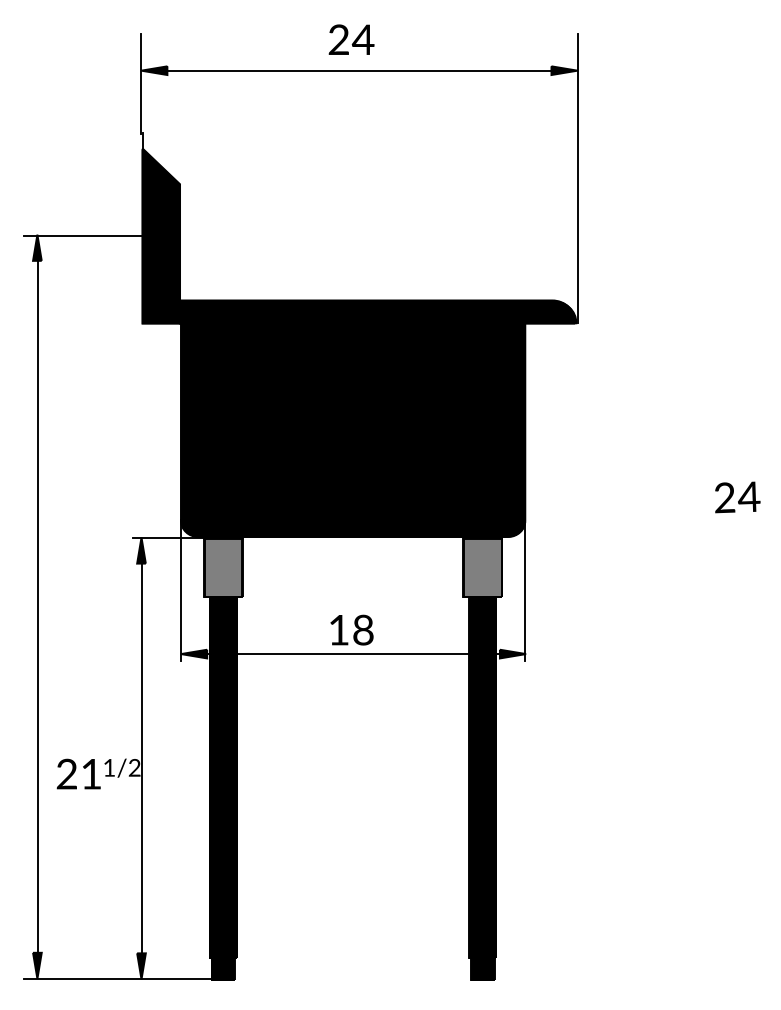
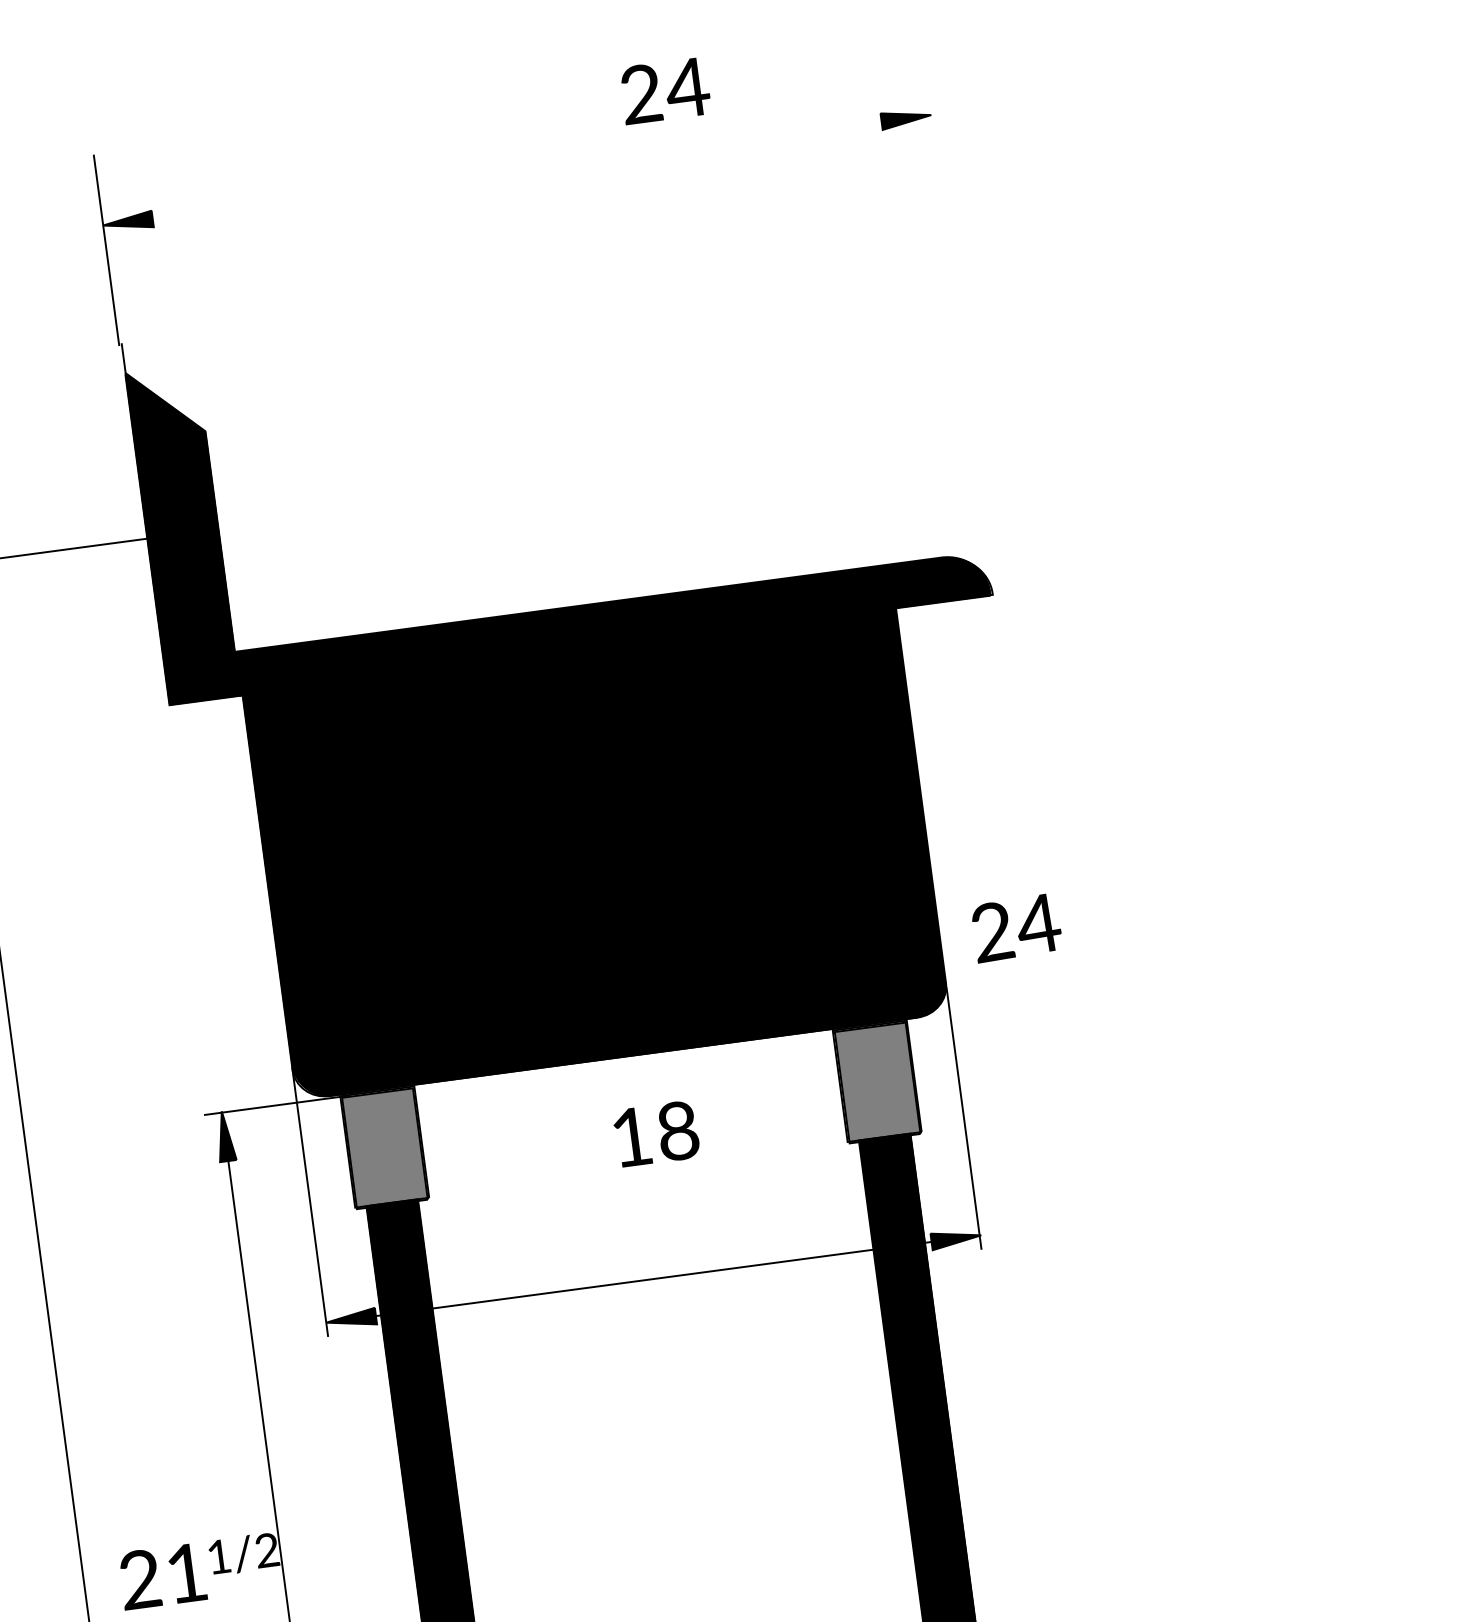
text: (351, 39) -> (665, 90), moved
line: (361, 70) -> (521, 169), removed
line: (577, 178) -> (958, 319), removed
text: (737, 497) -> (1016, 928), moved
text: (351, 629) -> (655, 1132), moved

